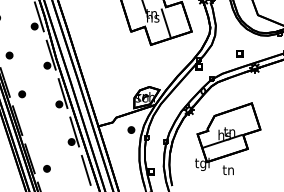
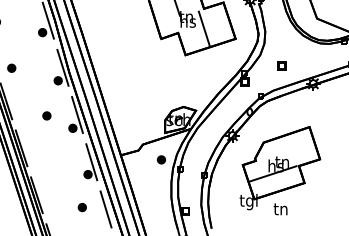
part: (239, 53) -> (282, 65), moved
part: (22, 94) -> (47, 116), moved
part: (46, 168) -> (81, 207), moved

